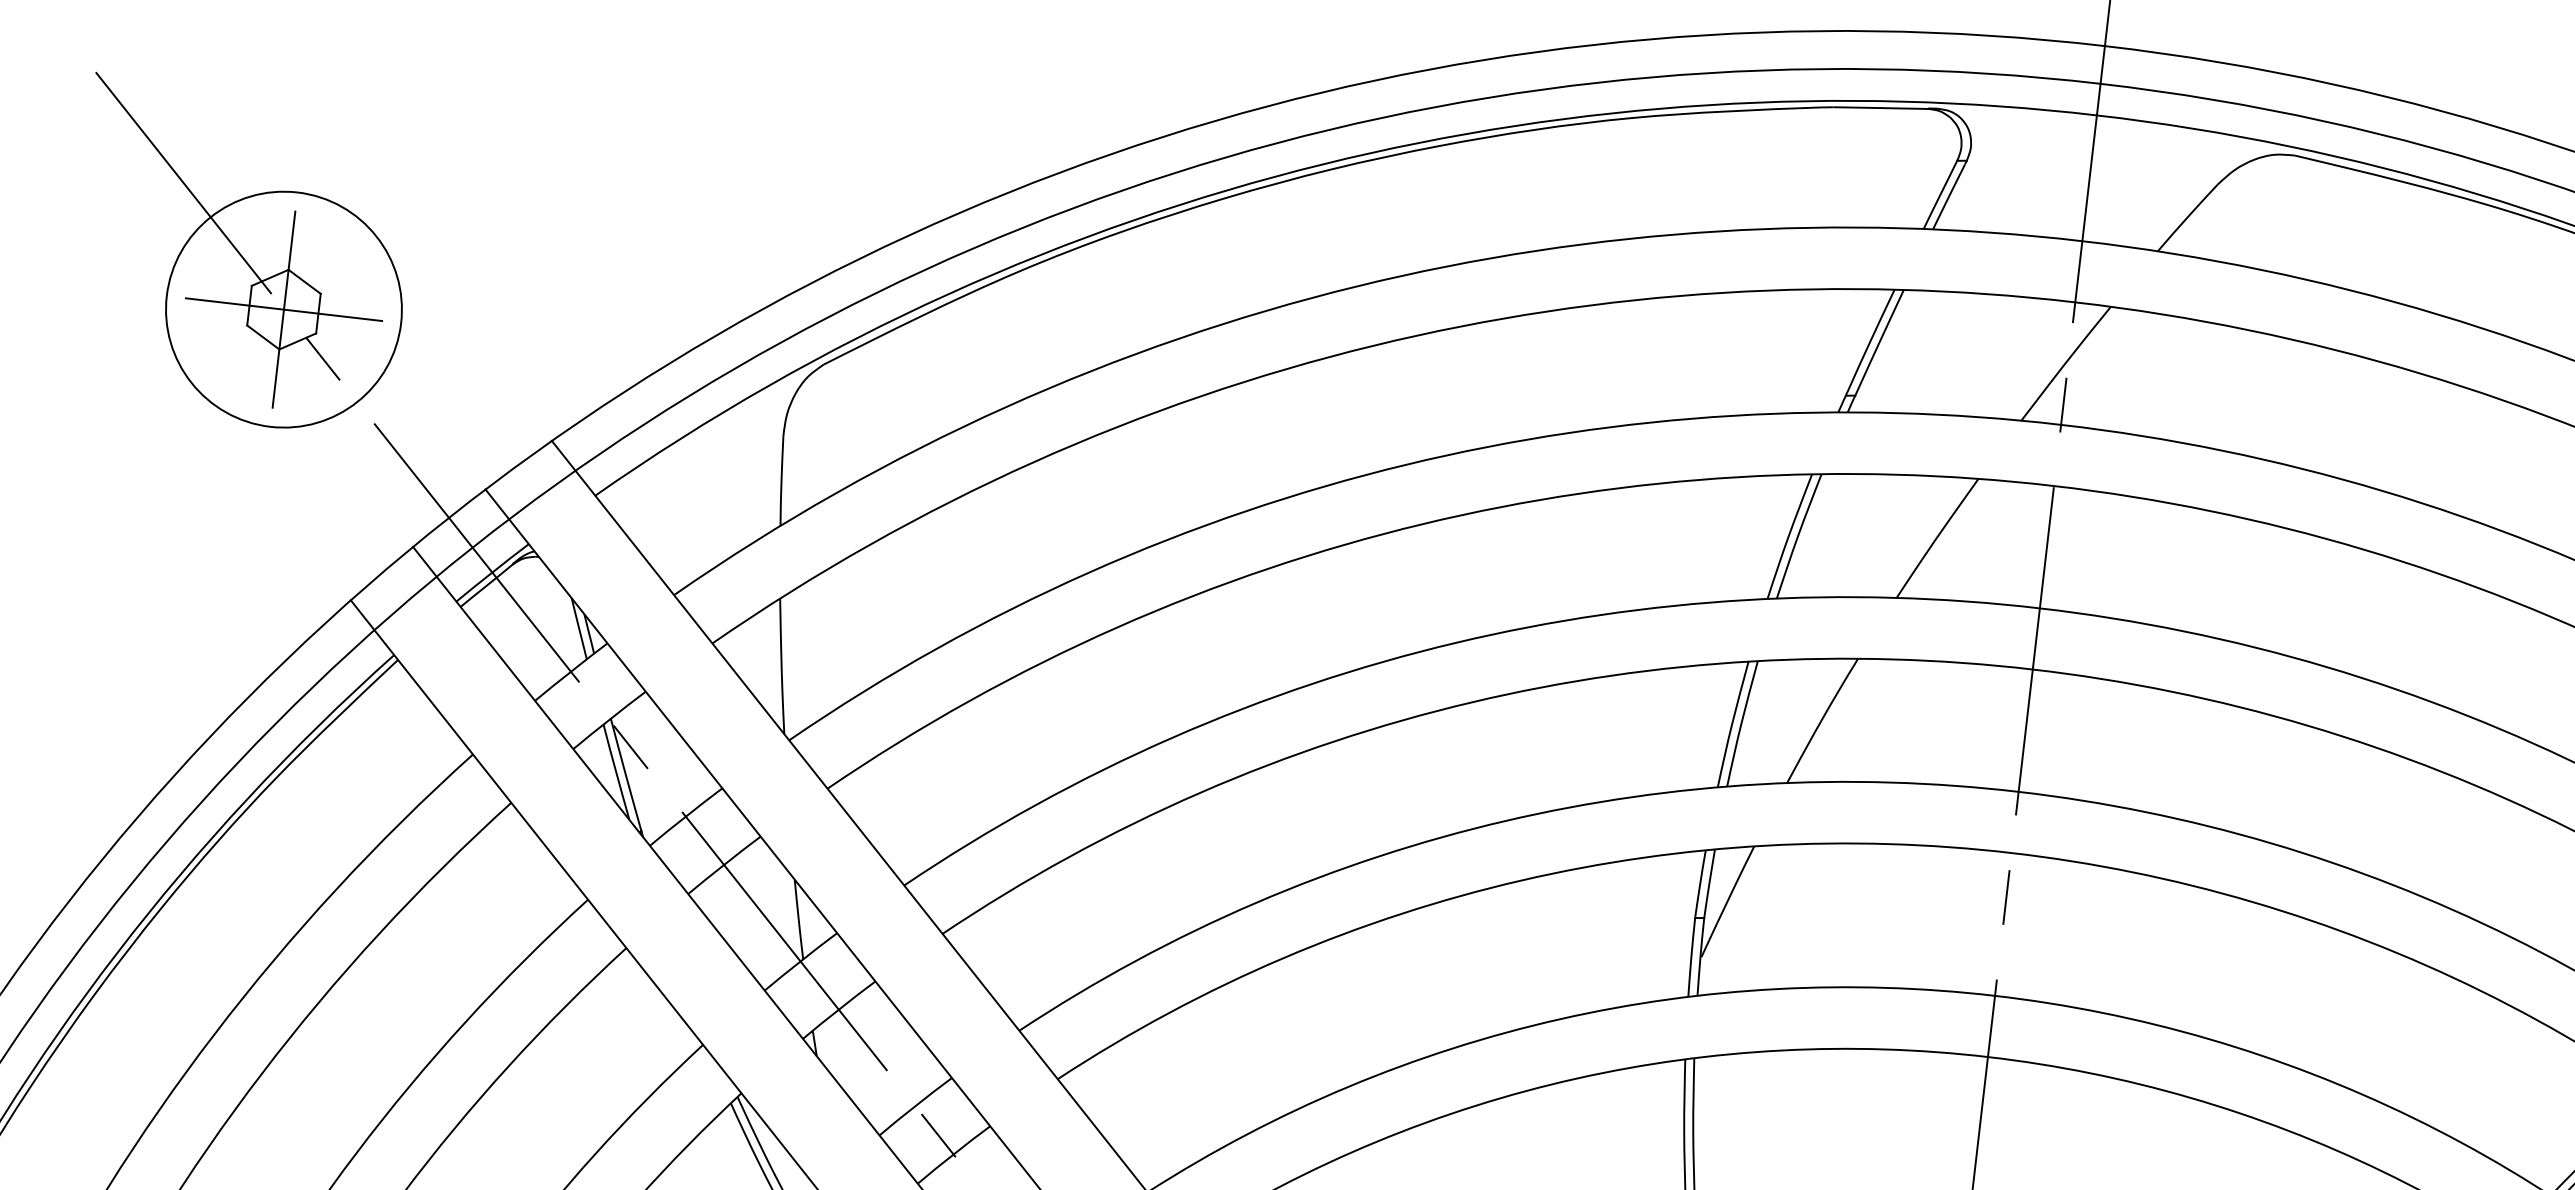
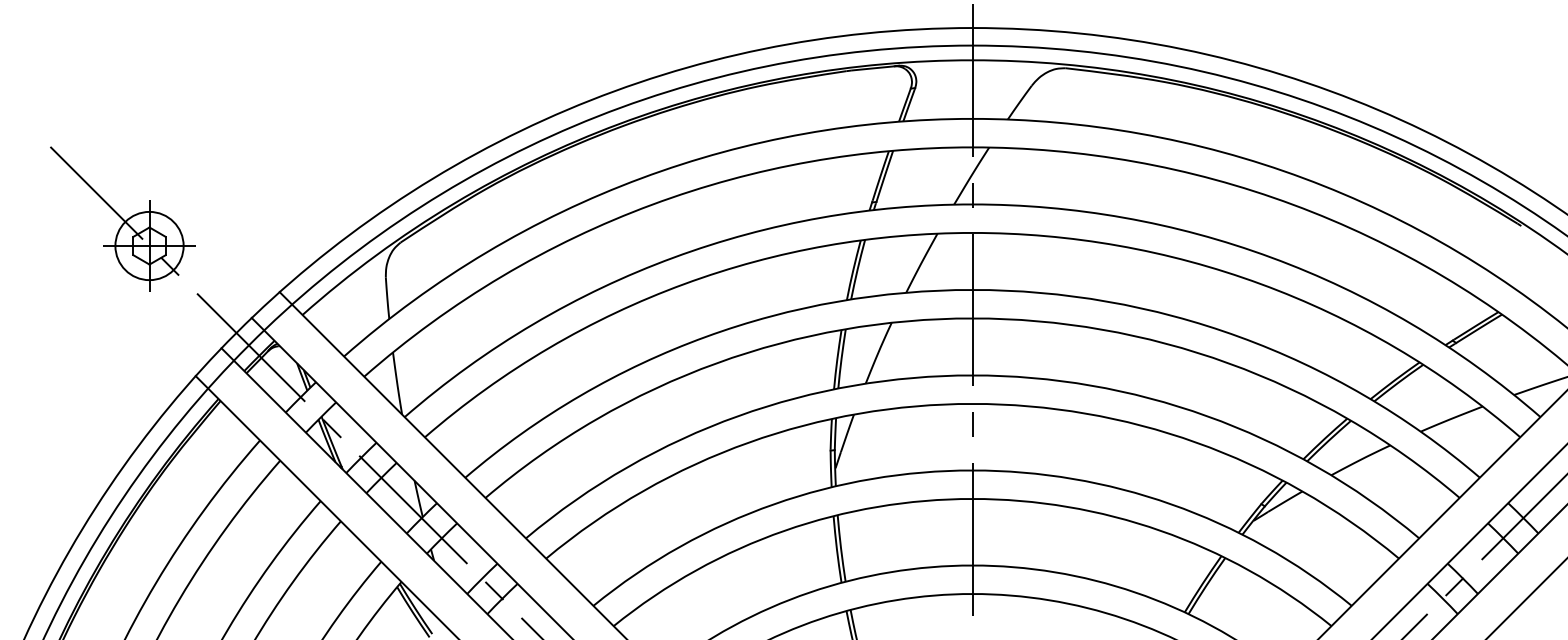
circle: (284, 308) -> (149, 245), size x0.62

